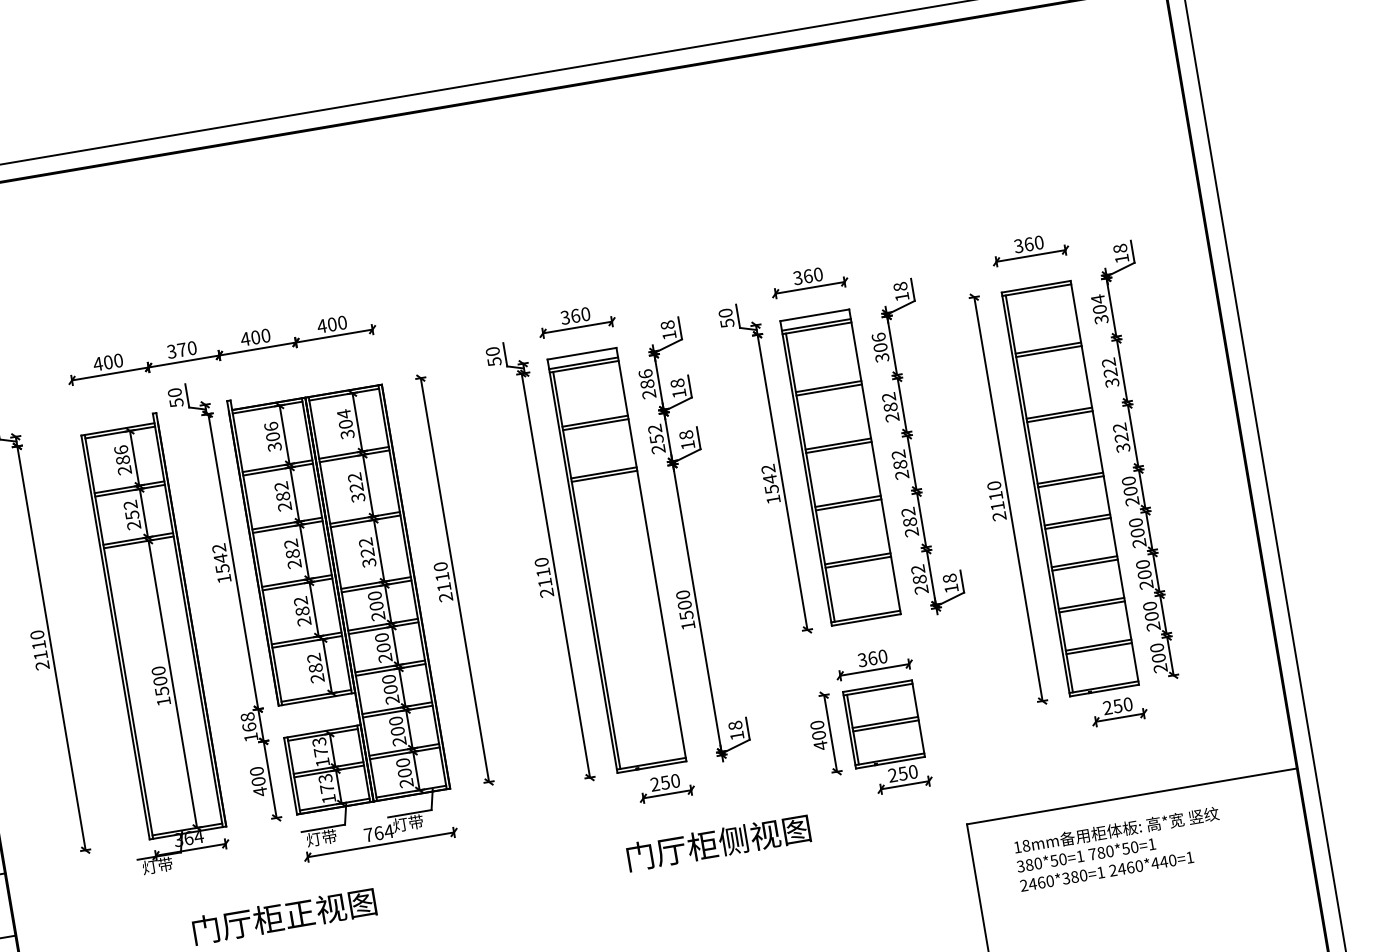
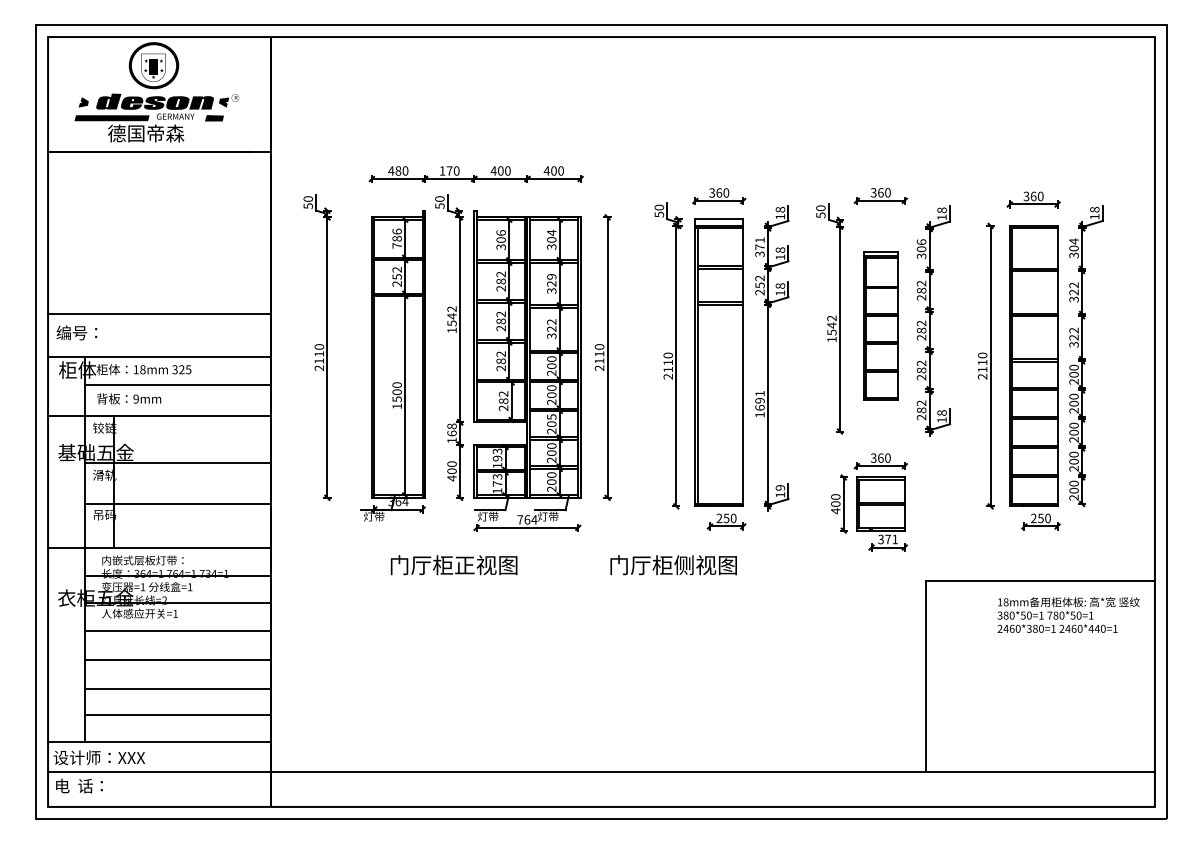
text: (171, 350) -> (442, 170), 370 -> 170
text: (108, 363) -> (398, 171), 400 -> 480
text: (646, 384) -> (759, 247), 286 -> 371
part: (839, 467) -> (880, 325), size x0.7
text: (123, 470) -> (396, 245), 286 -> 786
text: (354, 477) -> (551, 276), 322 -> 329
text: (684, 604) -> (759, 400), 1500 -> 1691
text: (388, 680) -> (551, 417), 200 -> 205
text: (735, 725) -> (780, 487), 18 -> 19
text: (320, 752) -> (497, 458), 173 -> 193
text: (903, 773) -> (888, 539), 250 -> 371
text: (718, 843) -> (673, 565), moved
text: (1119, 848) -> (1068, 614), moved

